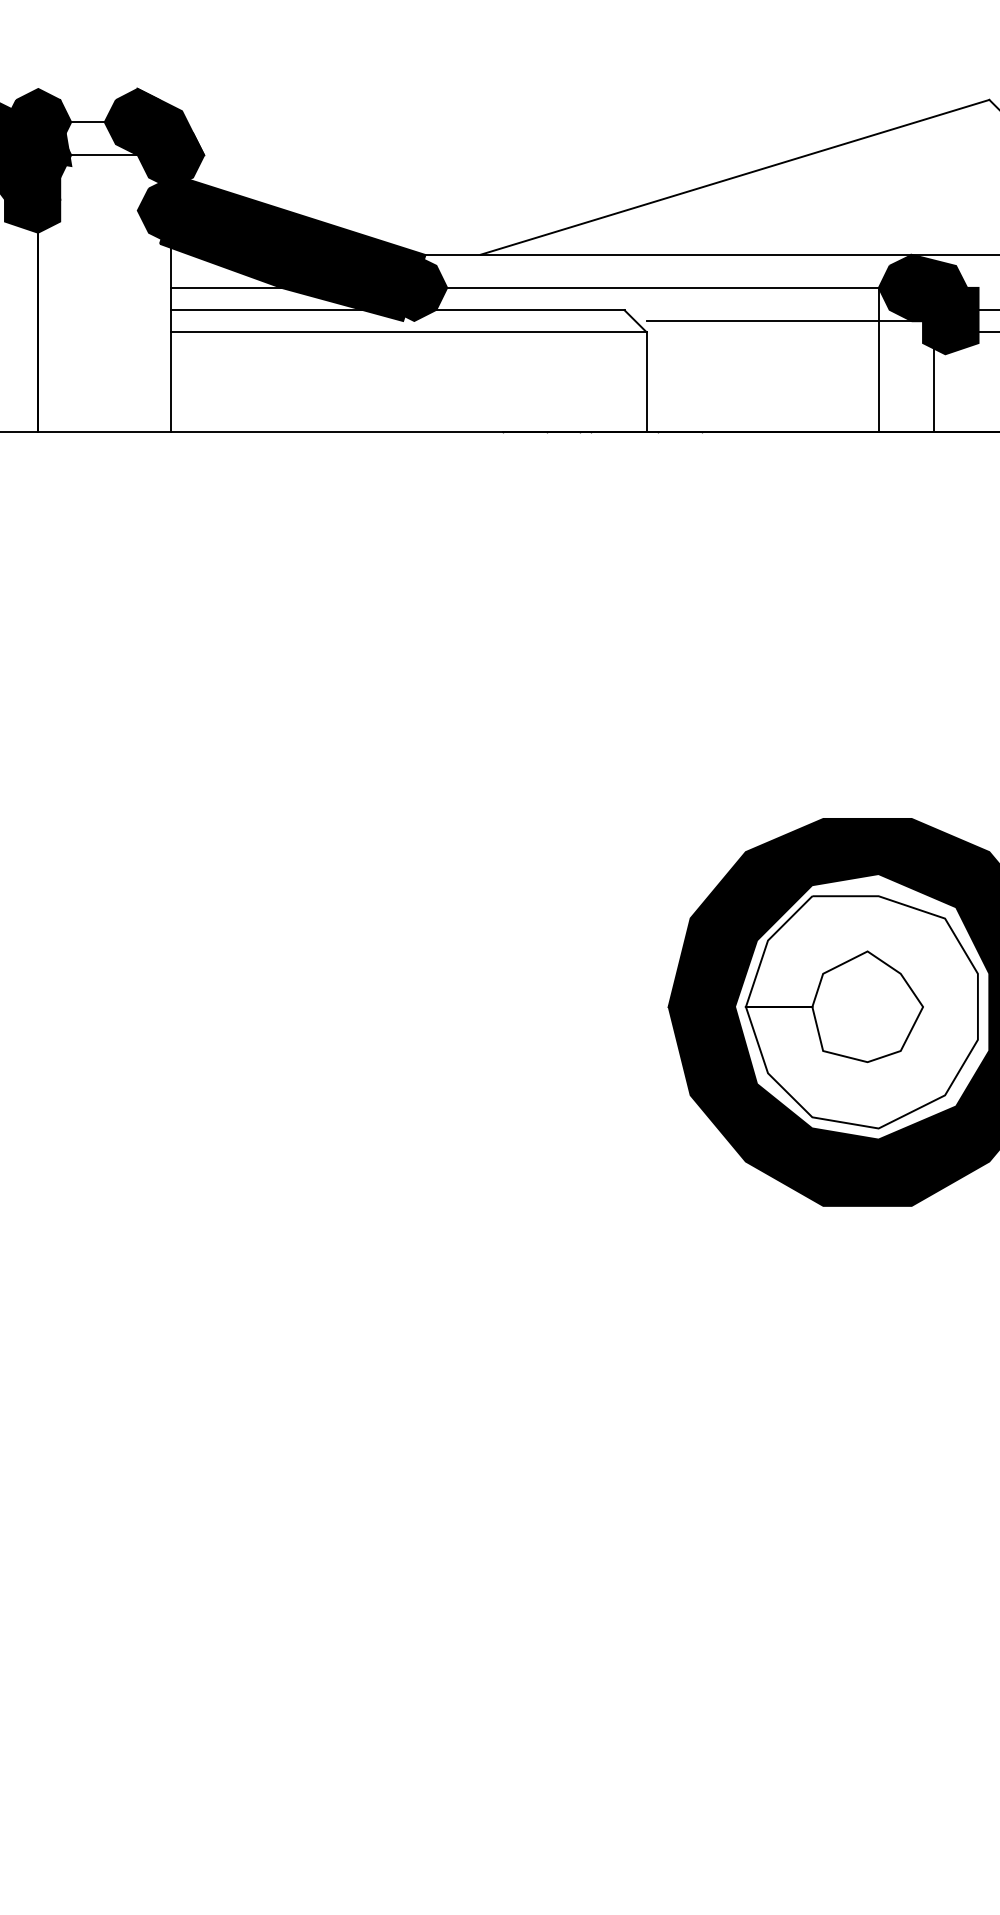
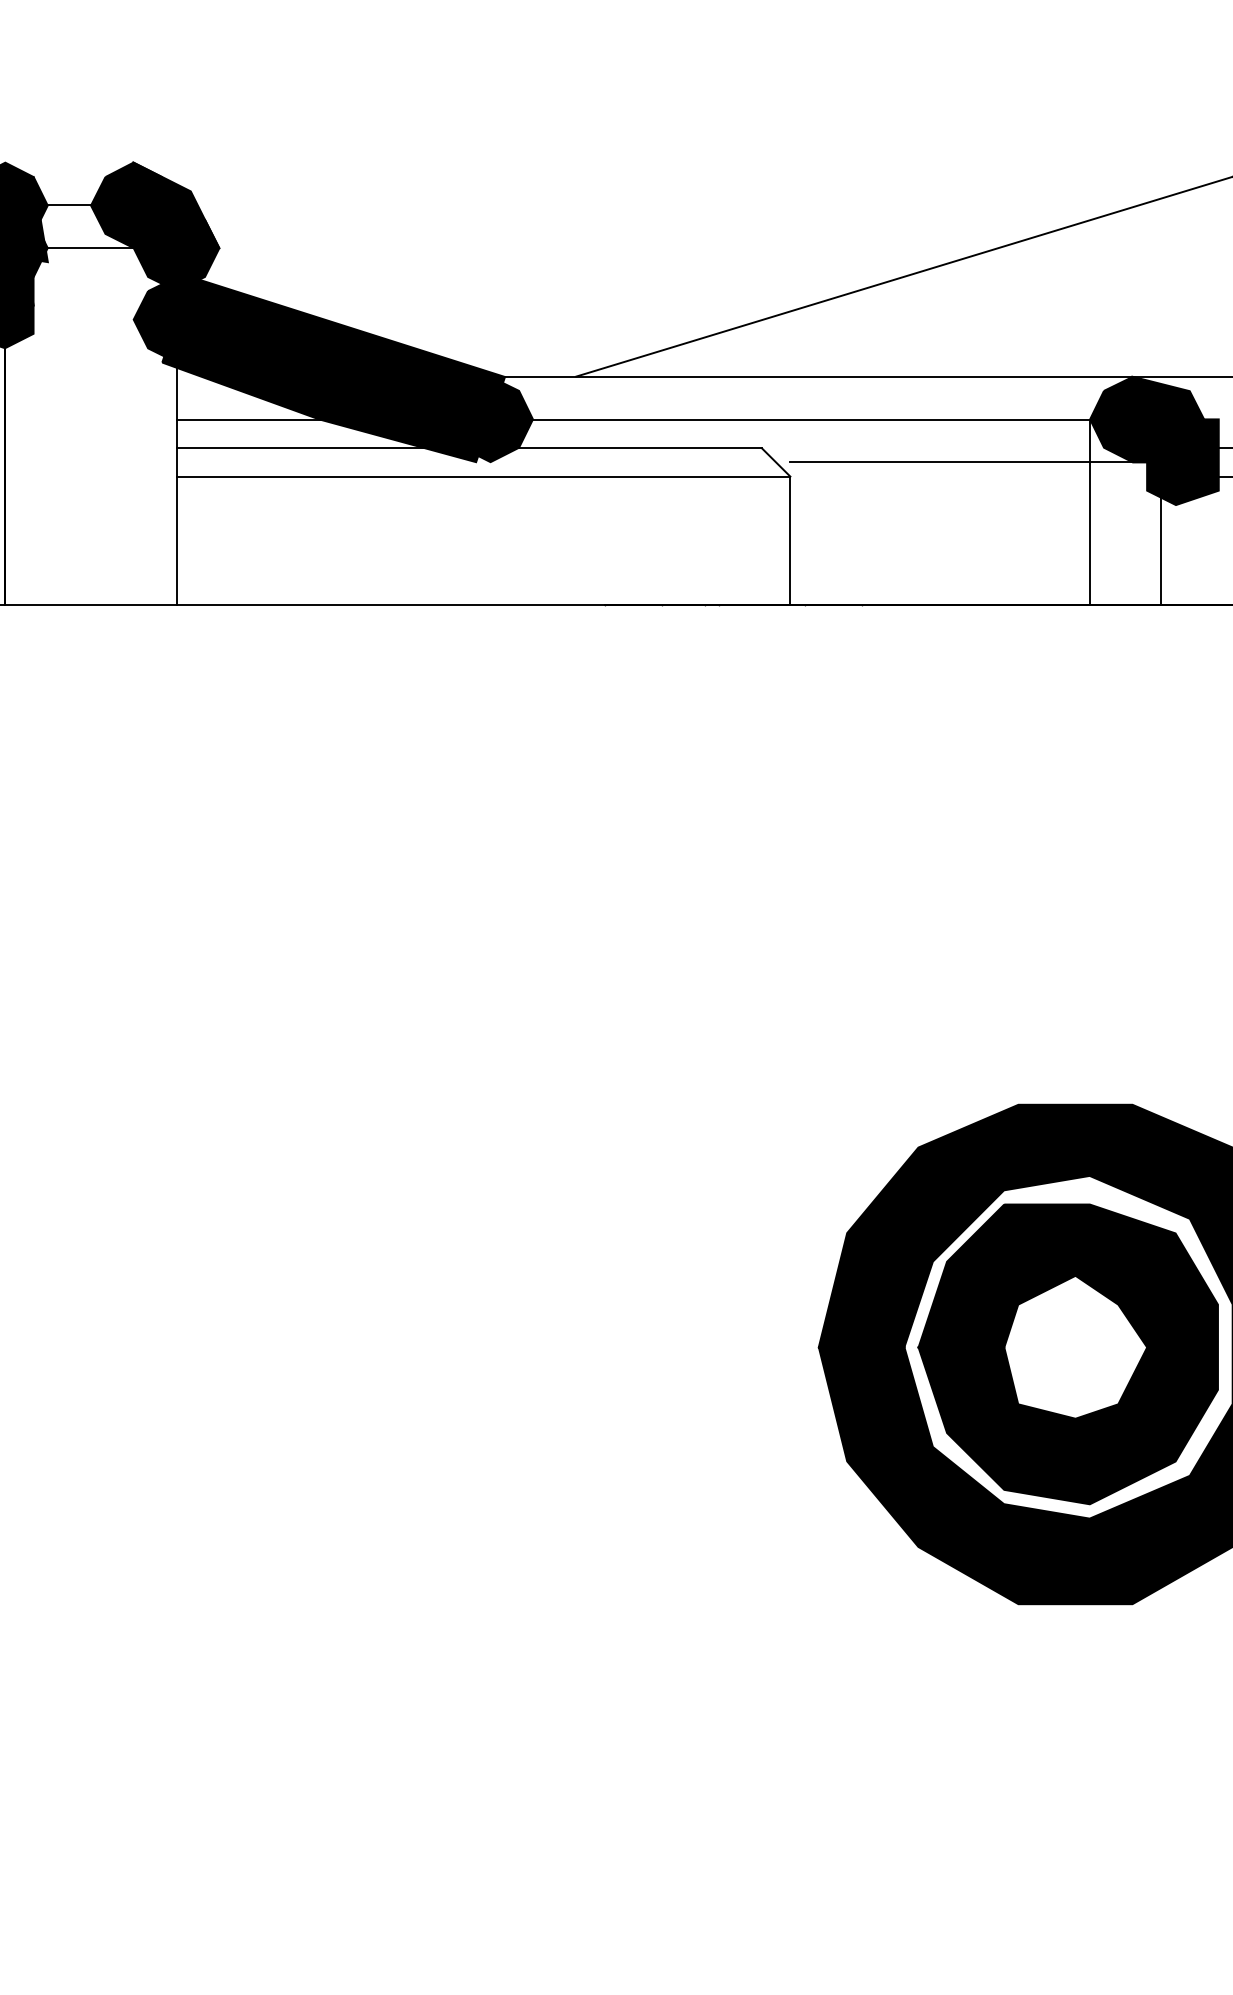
fill: (861, 1012) -> (1067, 1354), added

